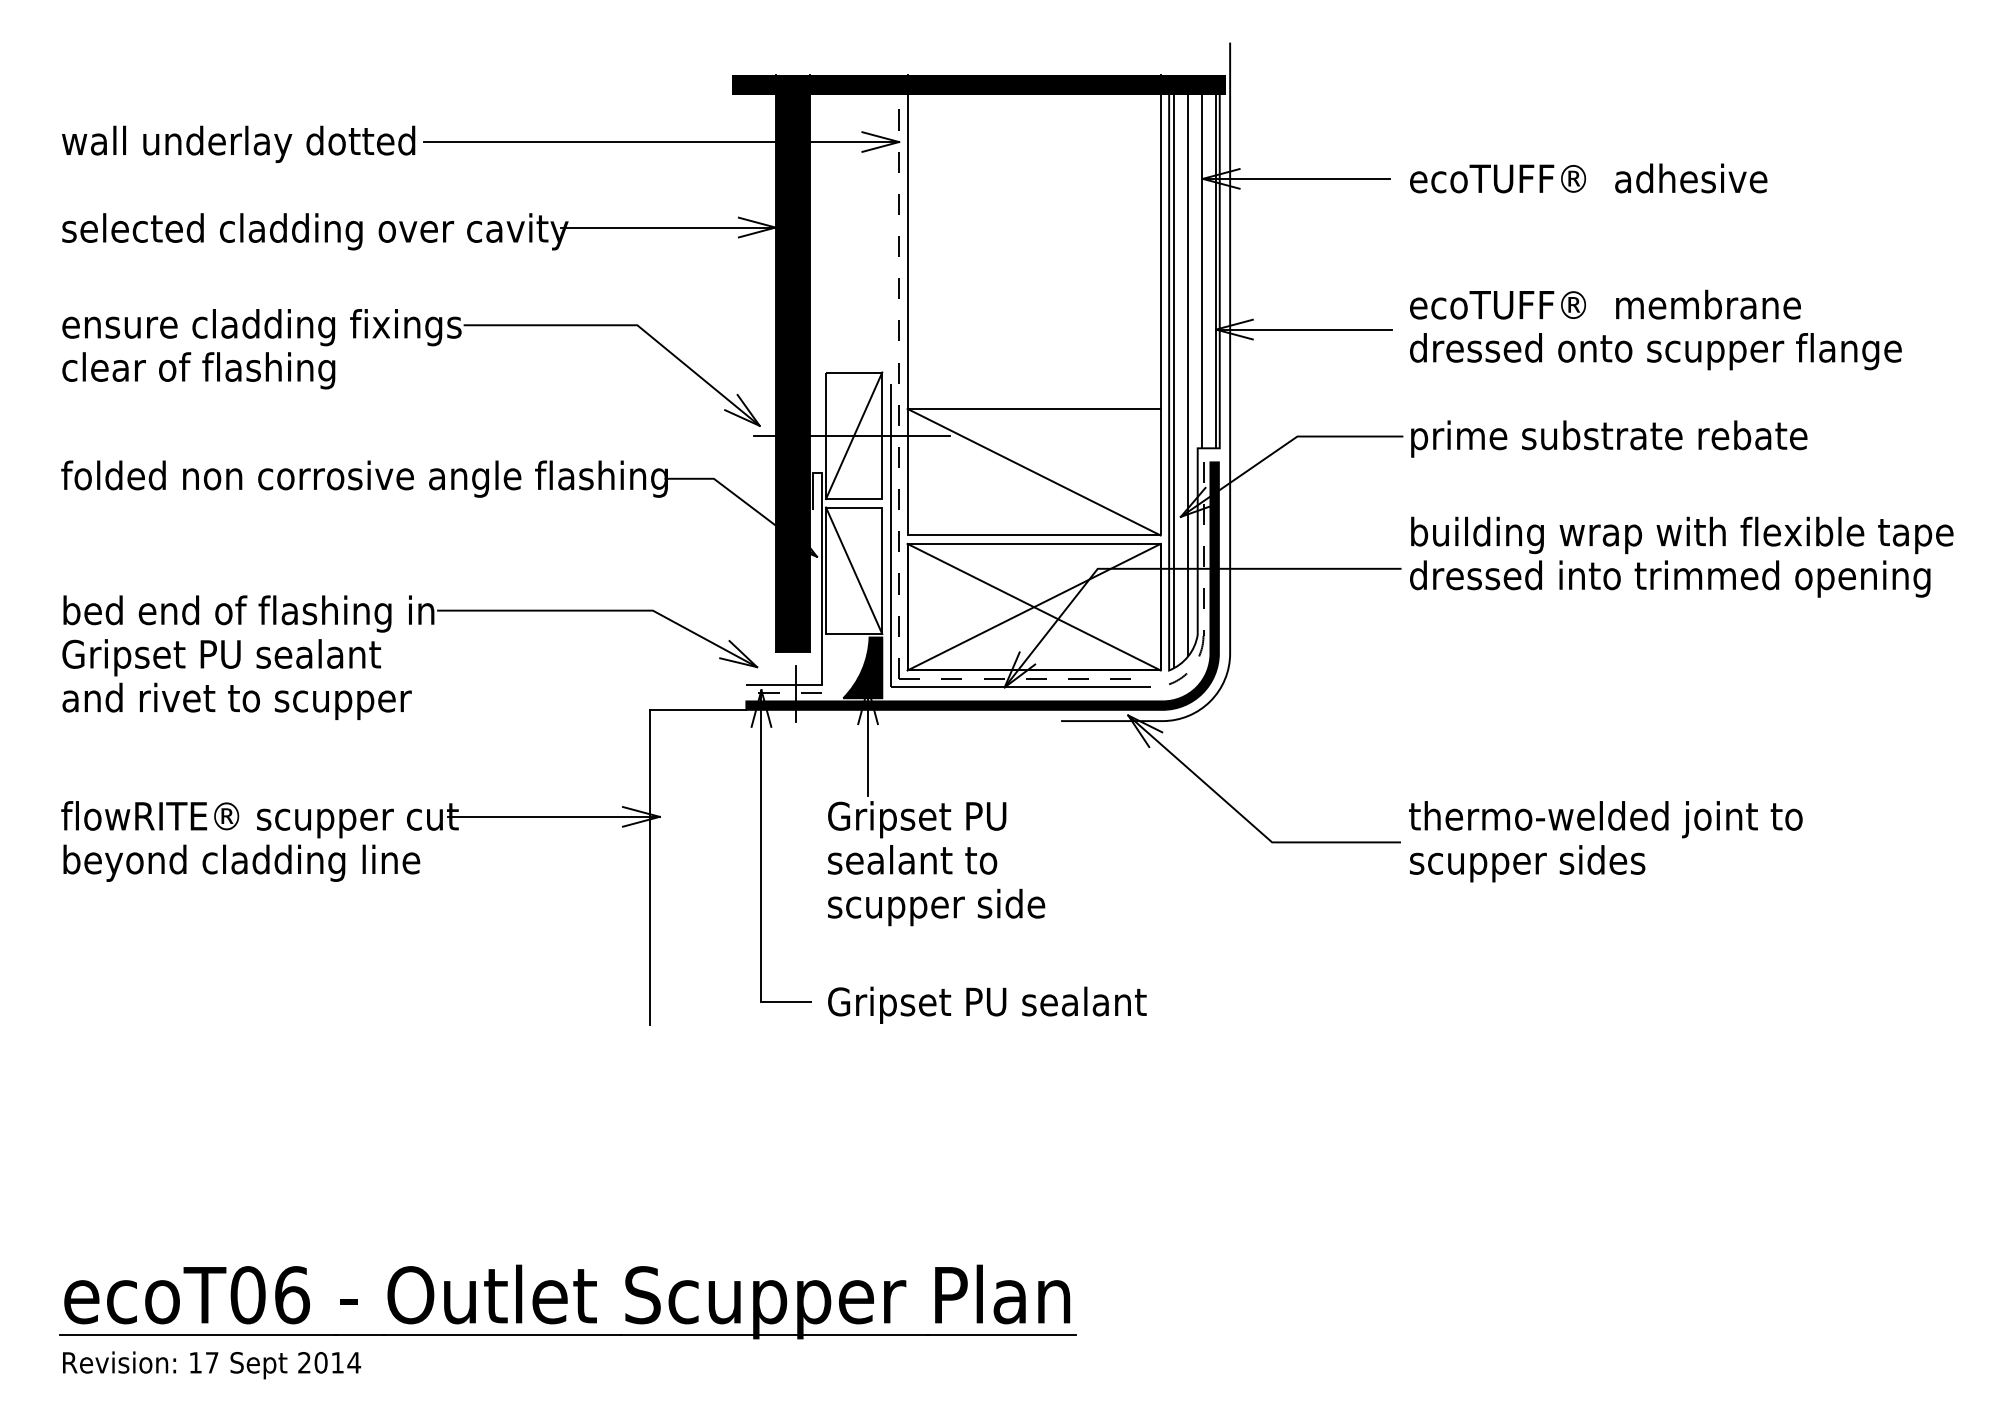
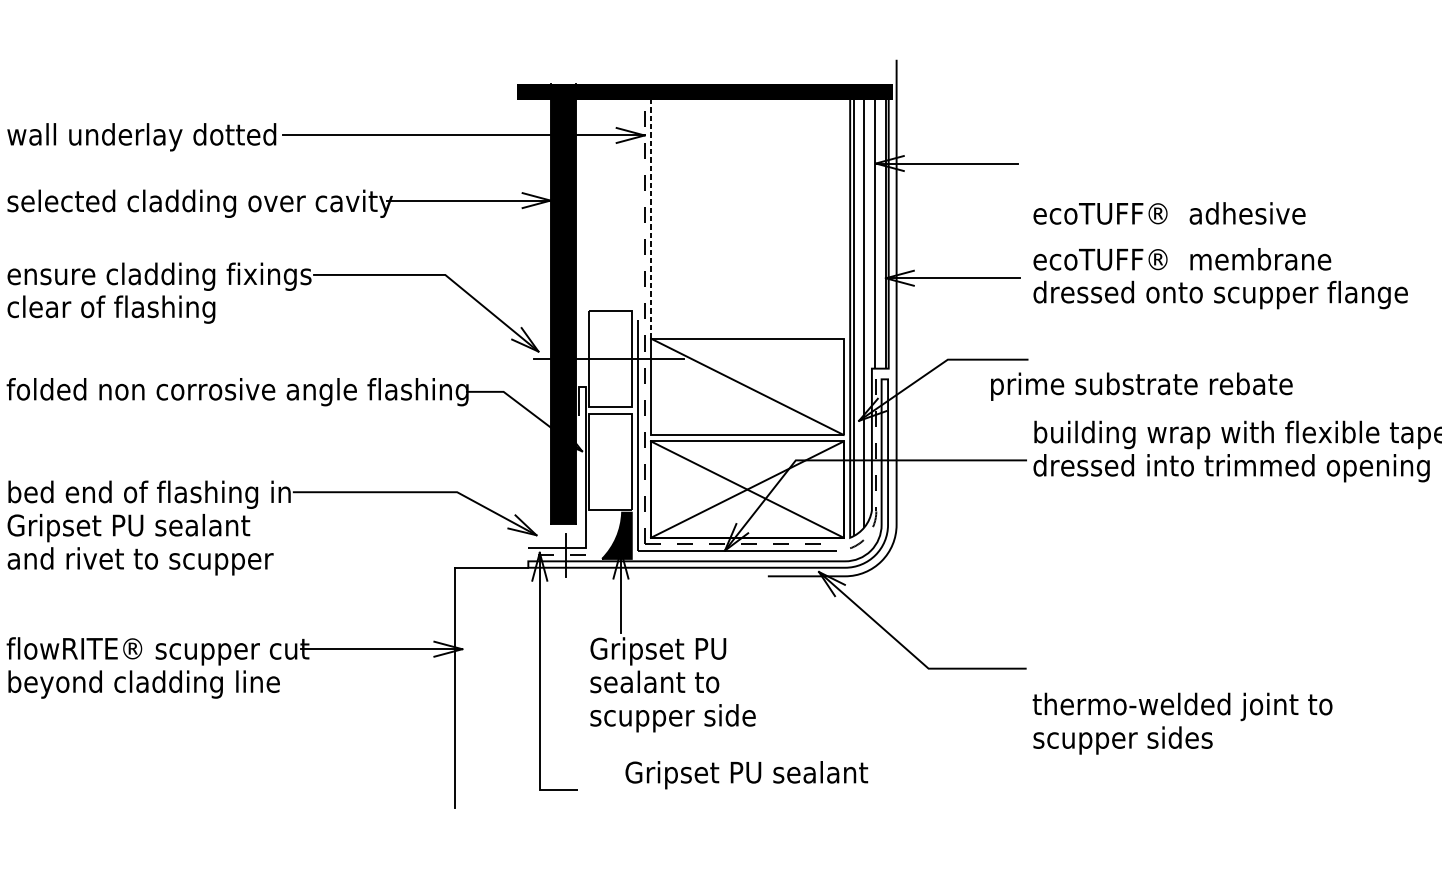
text: (1588, 178) -> (1169, 213), moved
line: (907, 241) -> (650, 211), solid -> dashed
line: (1160, 241) -> (843, 211), removed
line: (854, 435) -> (610, 358), removed
text: (1609, 438) -> (1142, 386), moved
line: (854, 570) -> (610, 461), removed
fill: (982, 585) -> (708, 473), removed
text: (1605, 841) -> (1182, 723), moved
text: (987, 1004) -> (746, 774), moved

